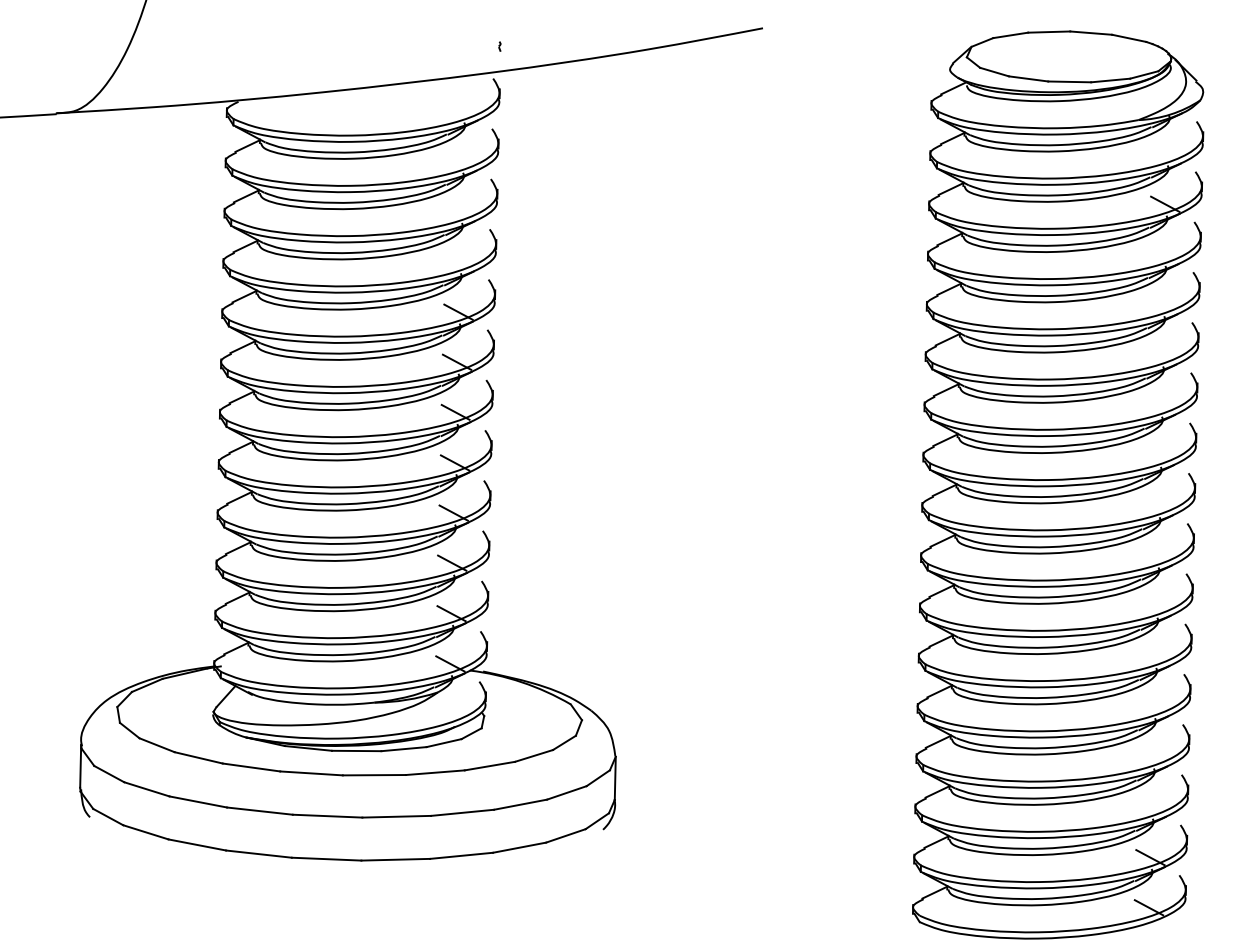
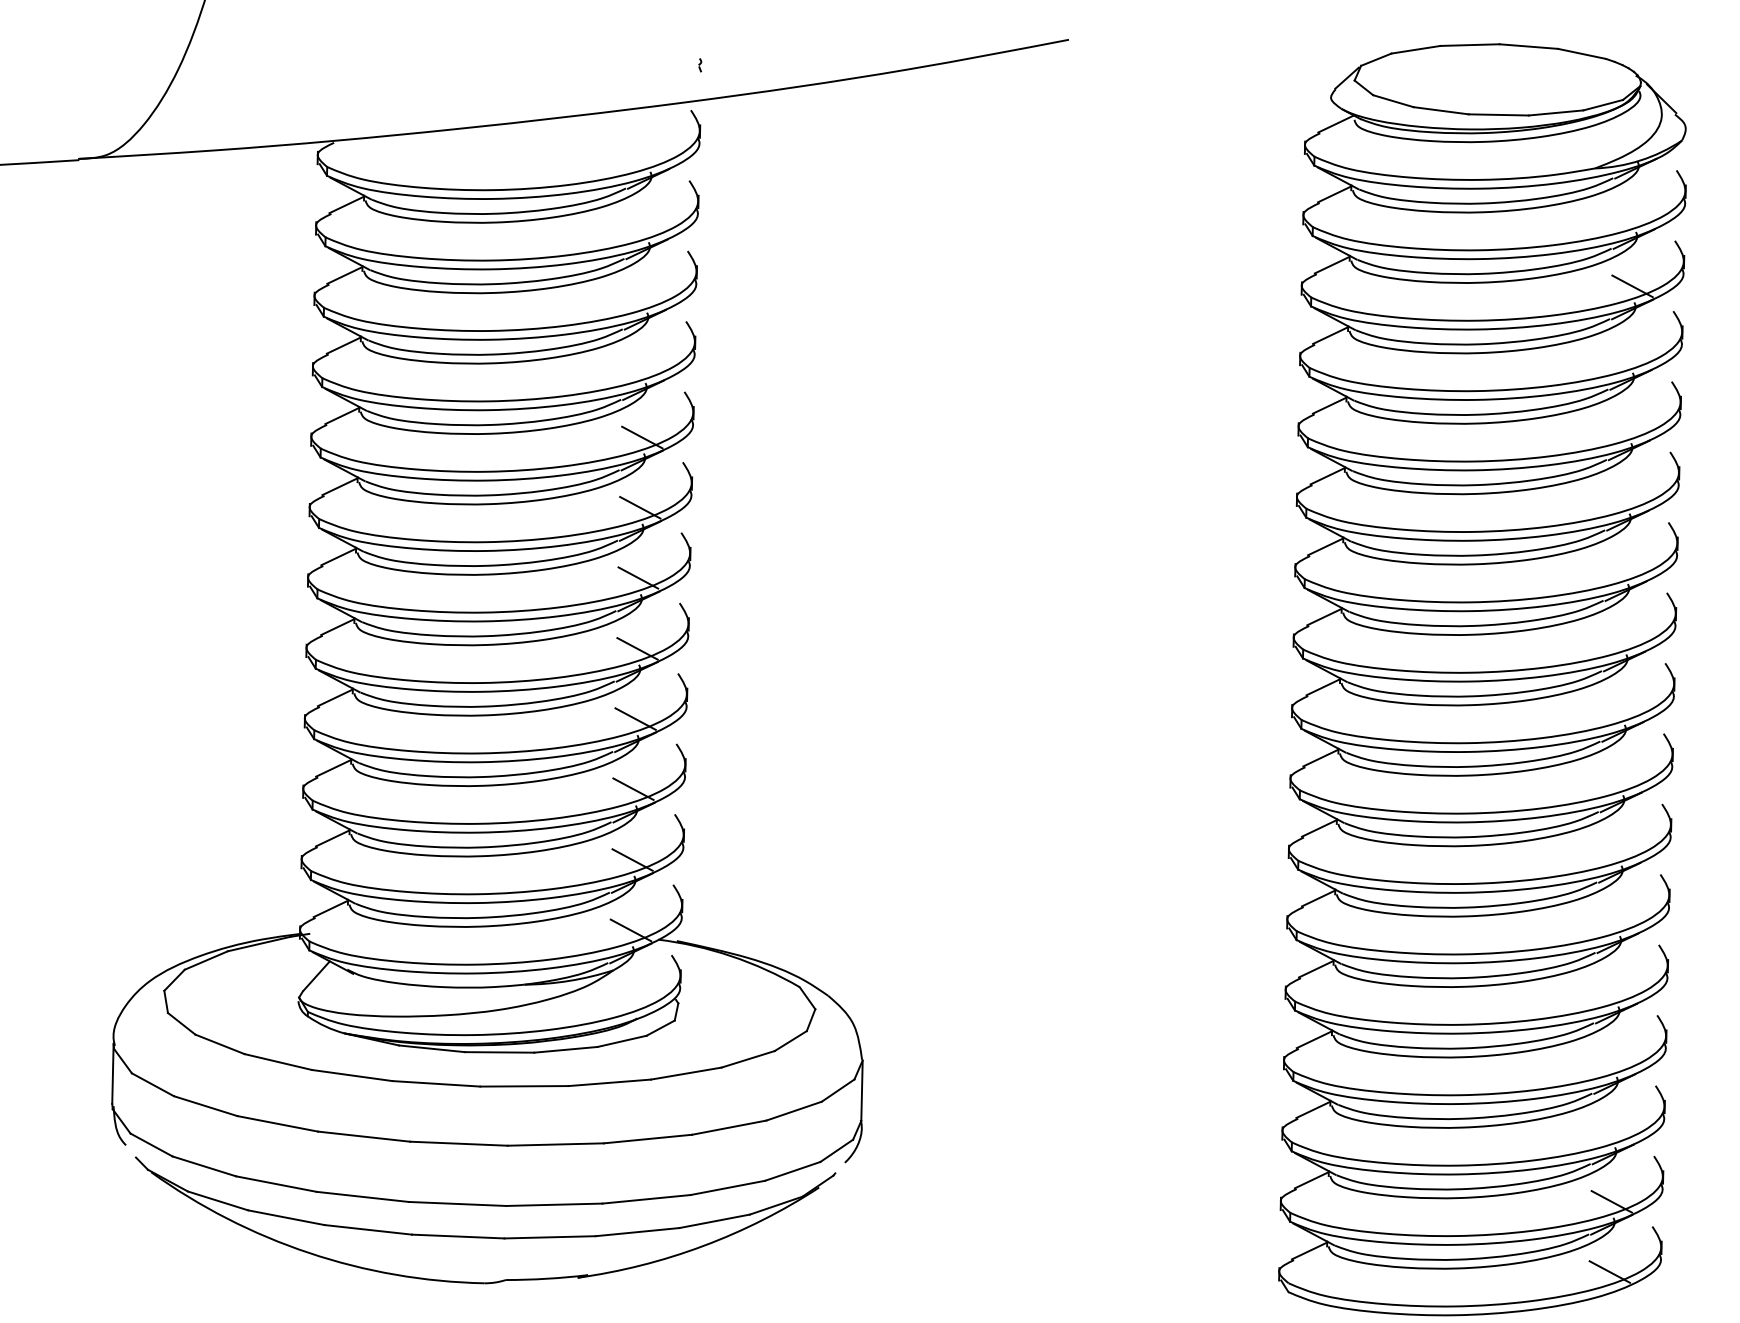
part: (346, 882) -> (485, 1236), added

